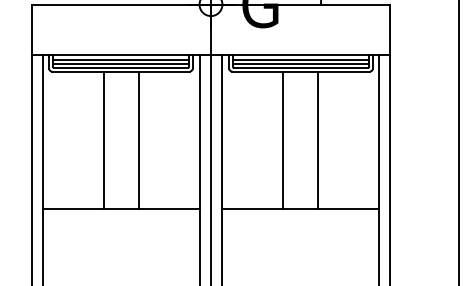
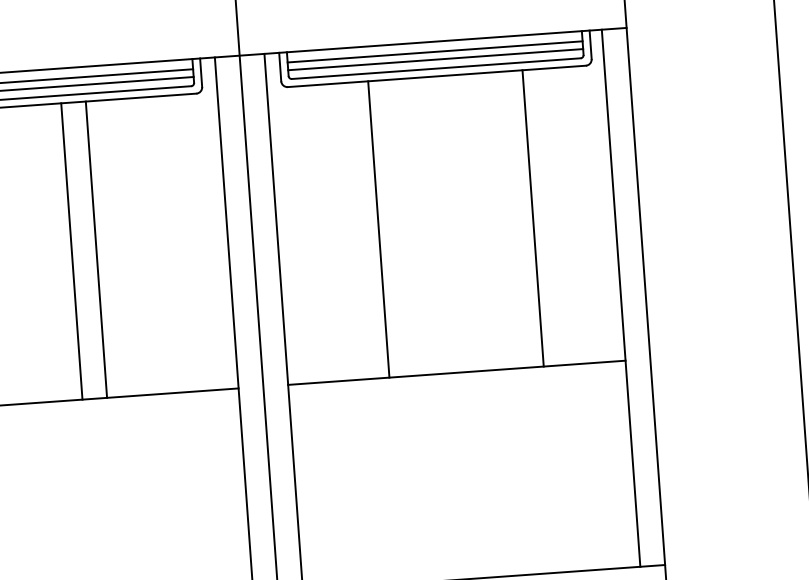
line: (104, 139) -> (72, 250), moved
line: (283, 139) -> (379, 228), moved
line: (317, 139) -> (532, 217), moved

